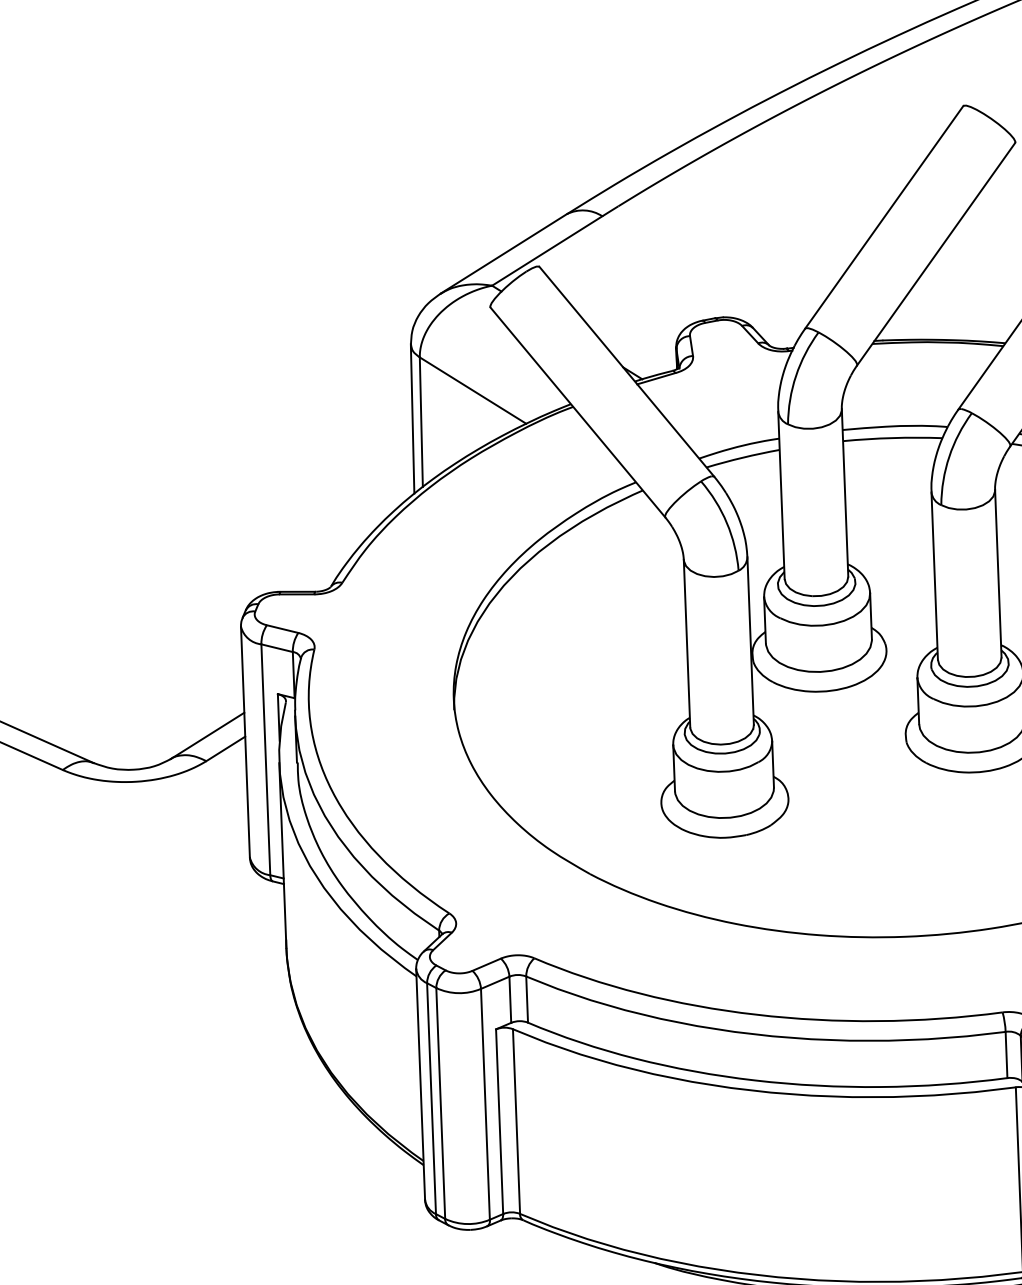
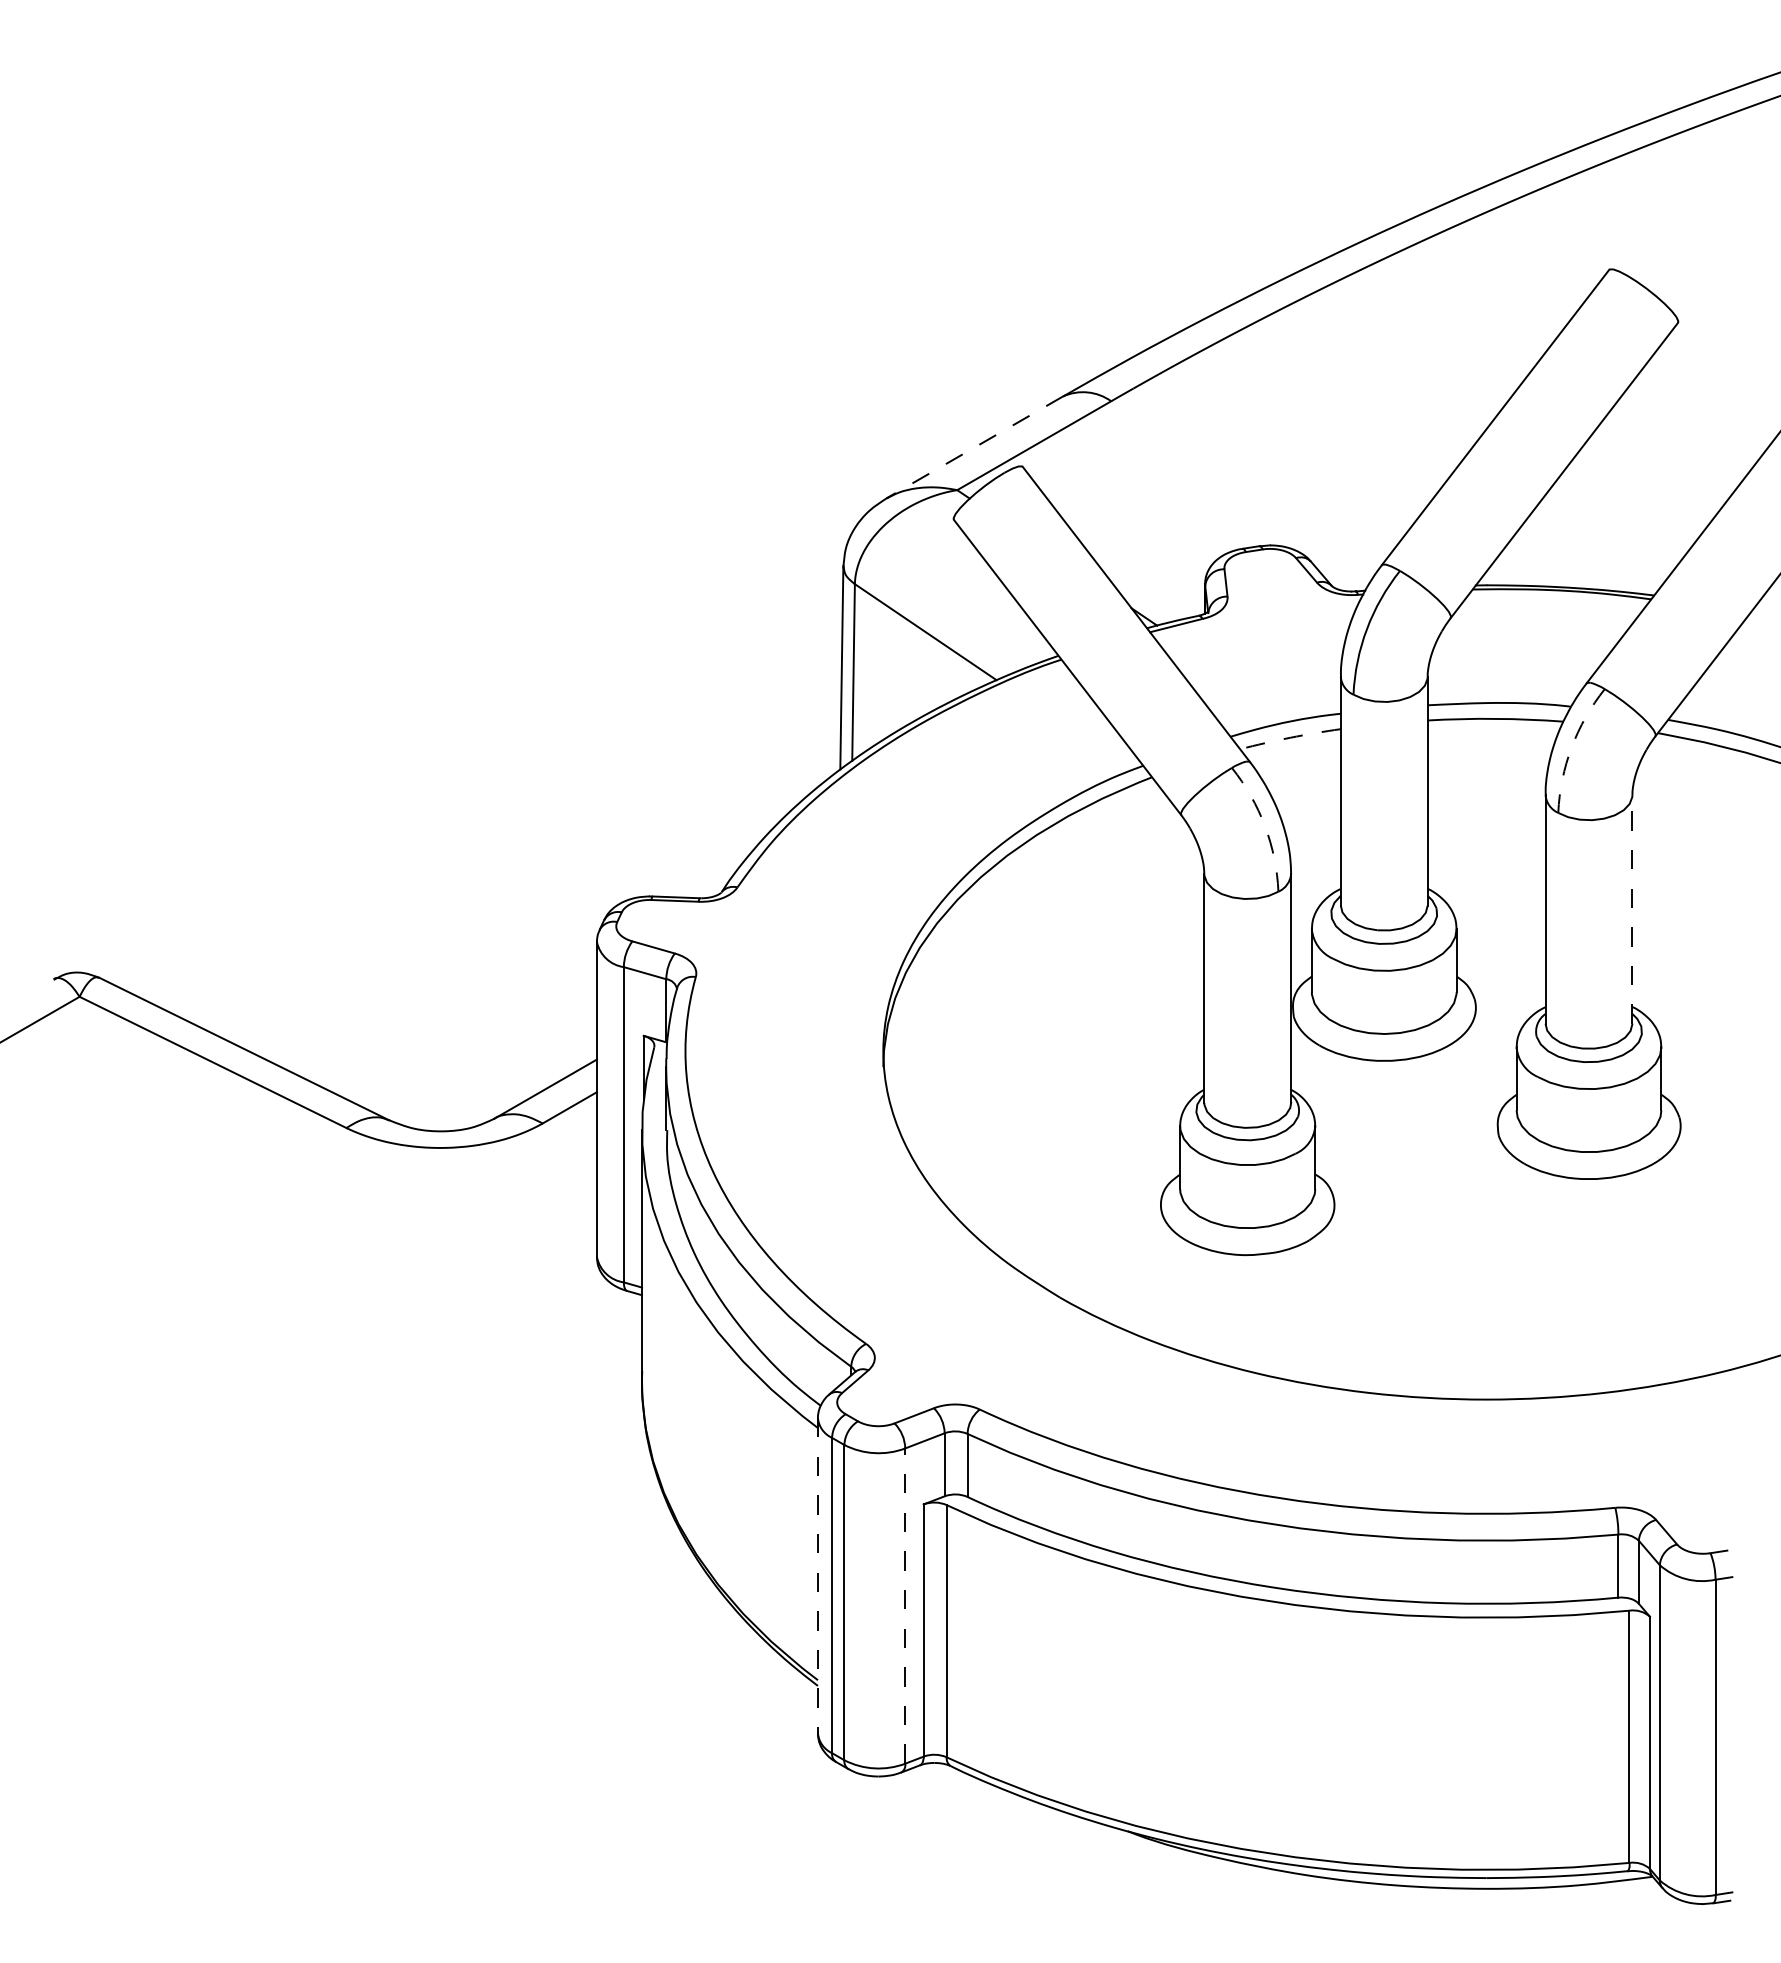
line: (503, 253) -> (974, 447), solid -> dashed
arc: (949, 456) -> (1571, 747), solid -> dashed
arc: (743, 457) -> (1290, 737), solid -> dashed
arc: (727, 523) -> (1265, 826), solid -> dashed
line: (998, 573) -> (1632, 908), solid -> dashed
line: (420, 1084) -> (817, 1575), solid -> dashed
line: (485, 1104) -> (905, 1606), solid -> dashed

